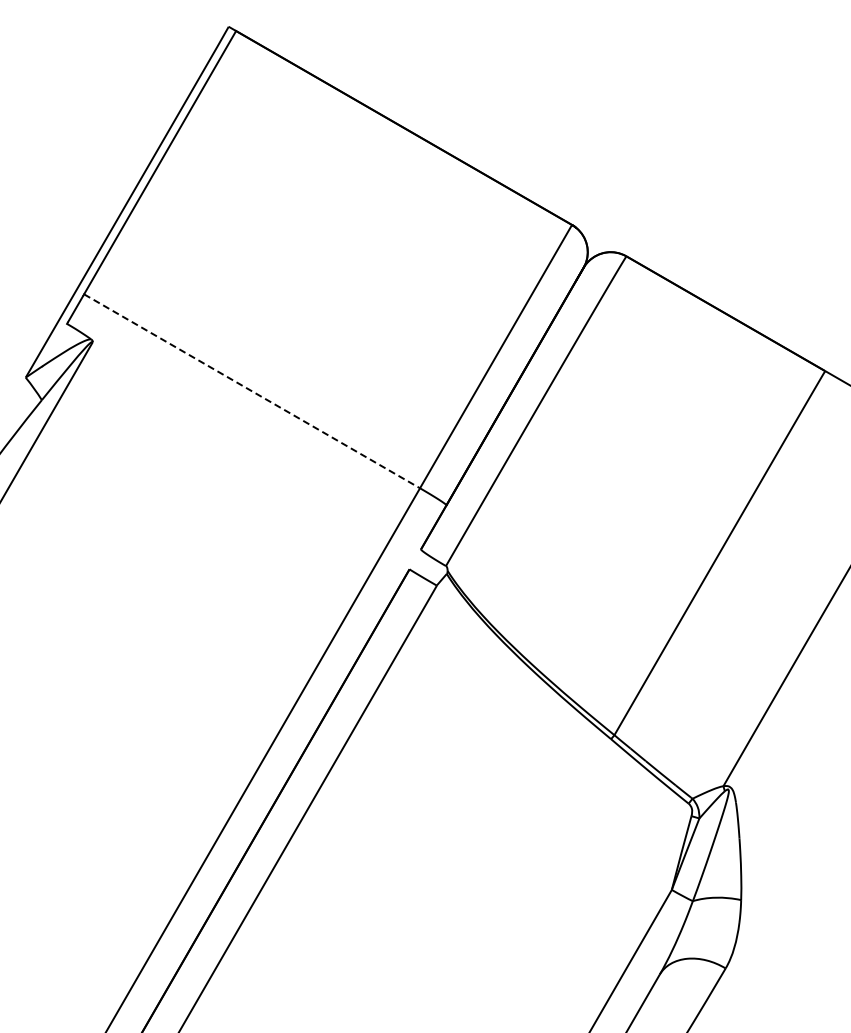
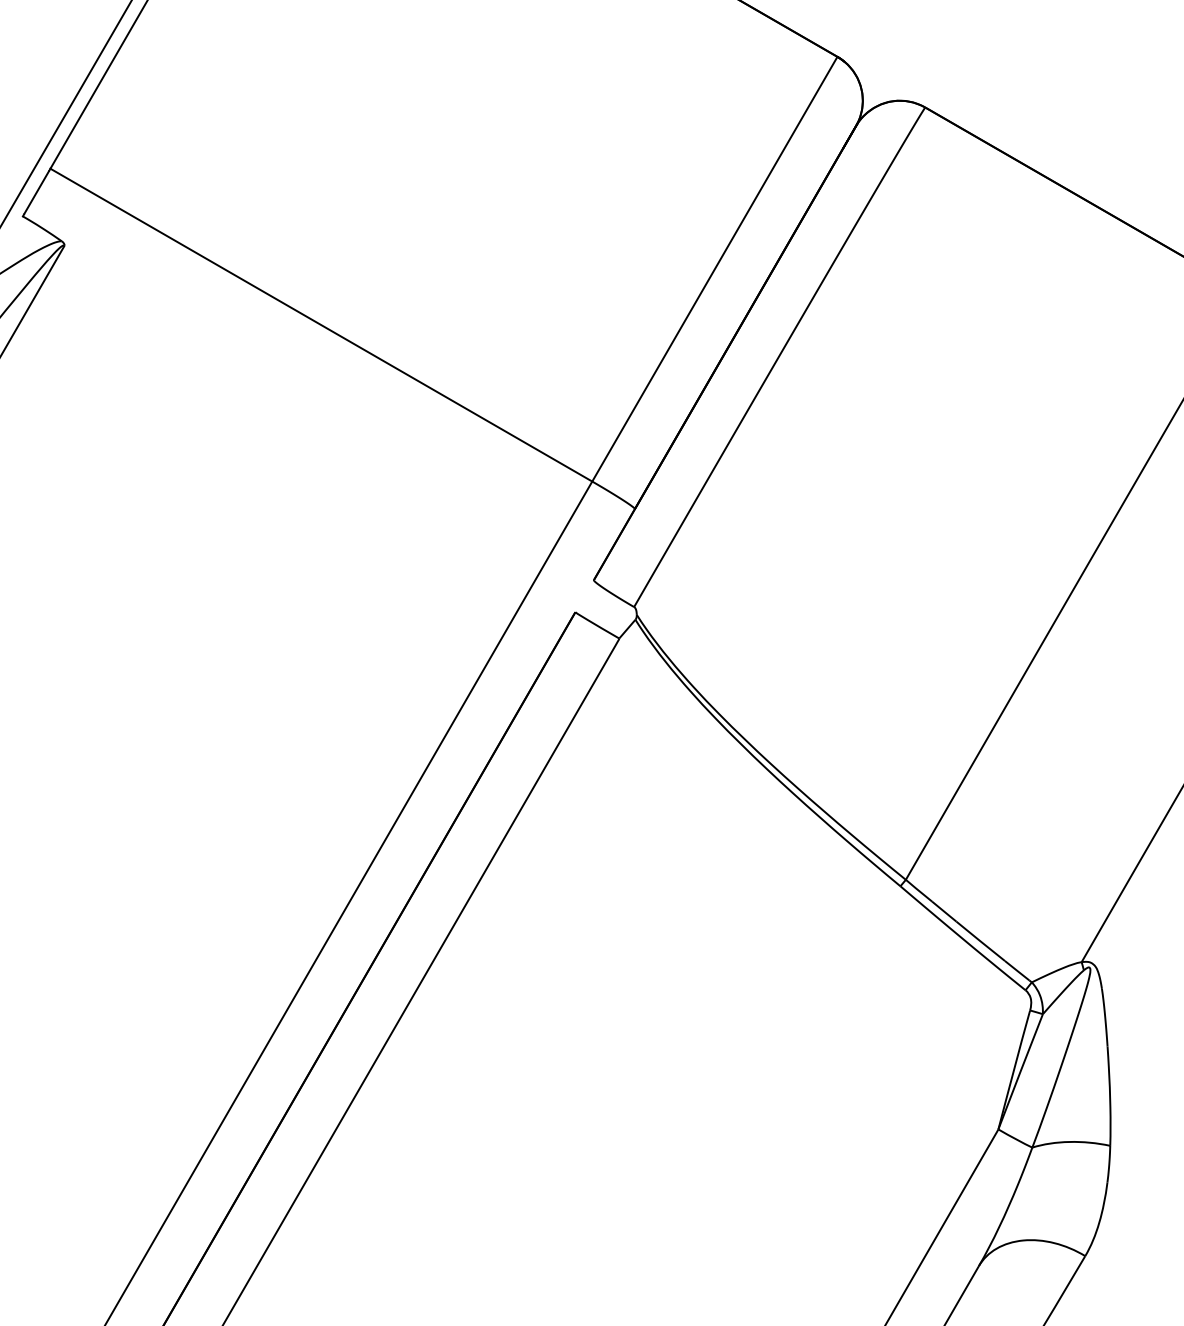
line: (252, 391) -> (322, 325), dashed -> solid

